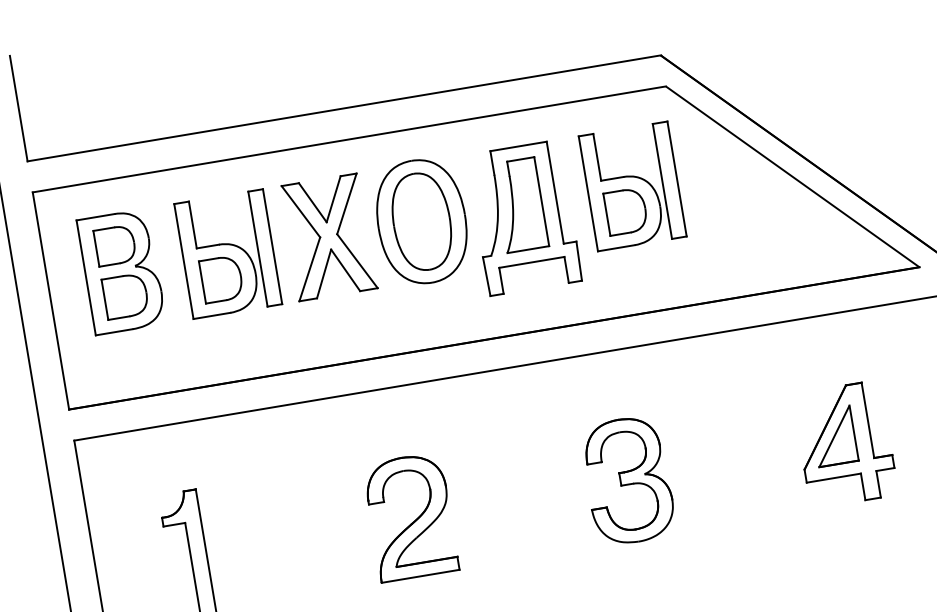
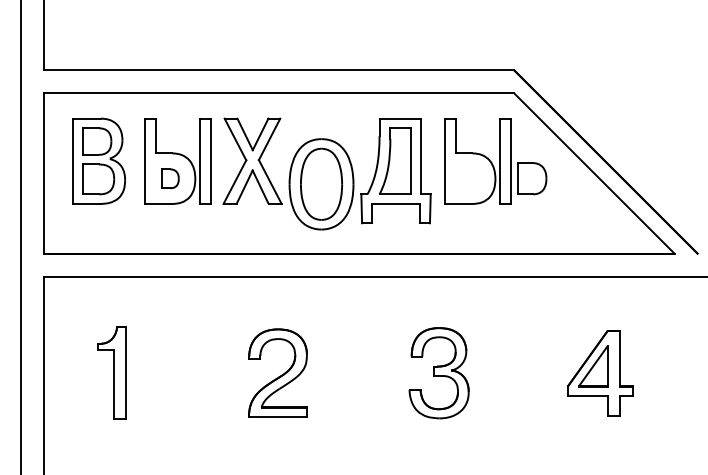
part: (626, 211) -> (532, 178), moved
part: (421, 221) -> (321, 184), moved
part: (222, 278) -> (170, 178), size x0.6

